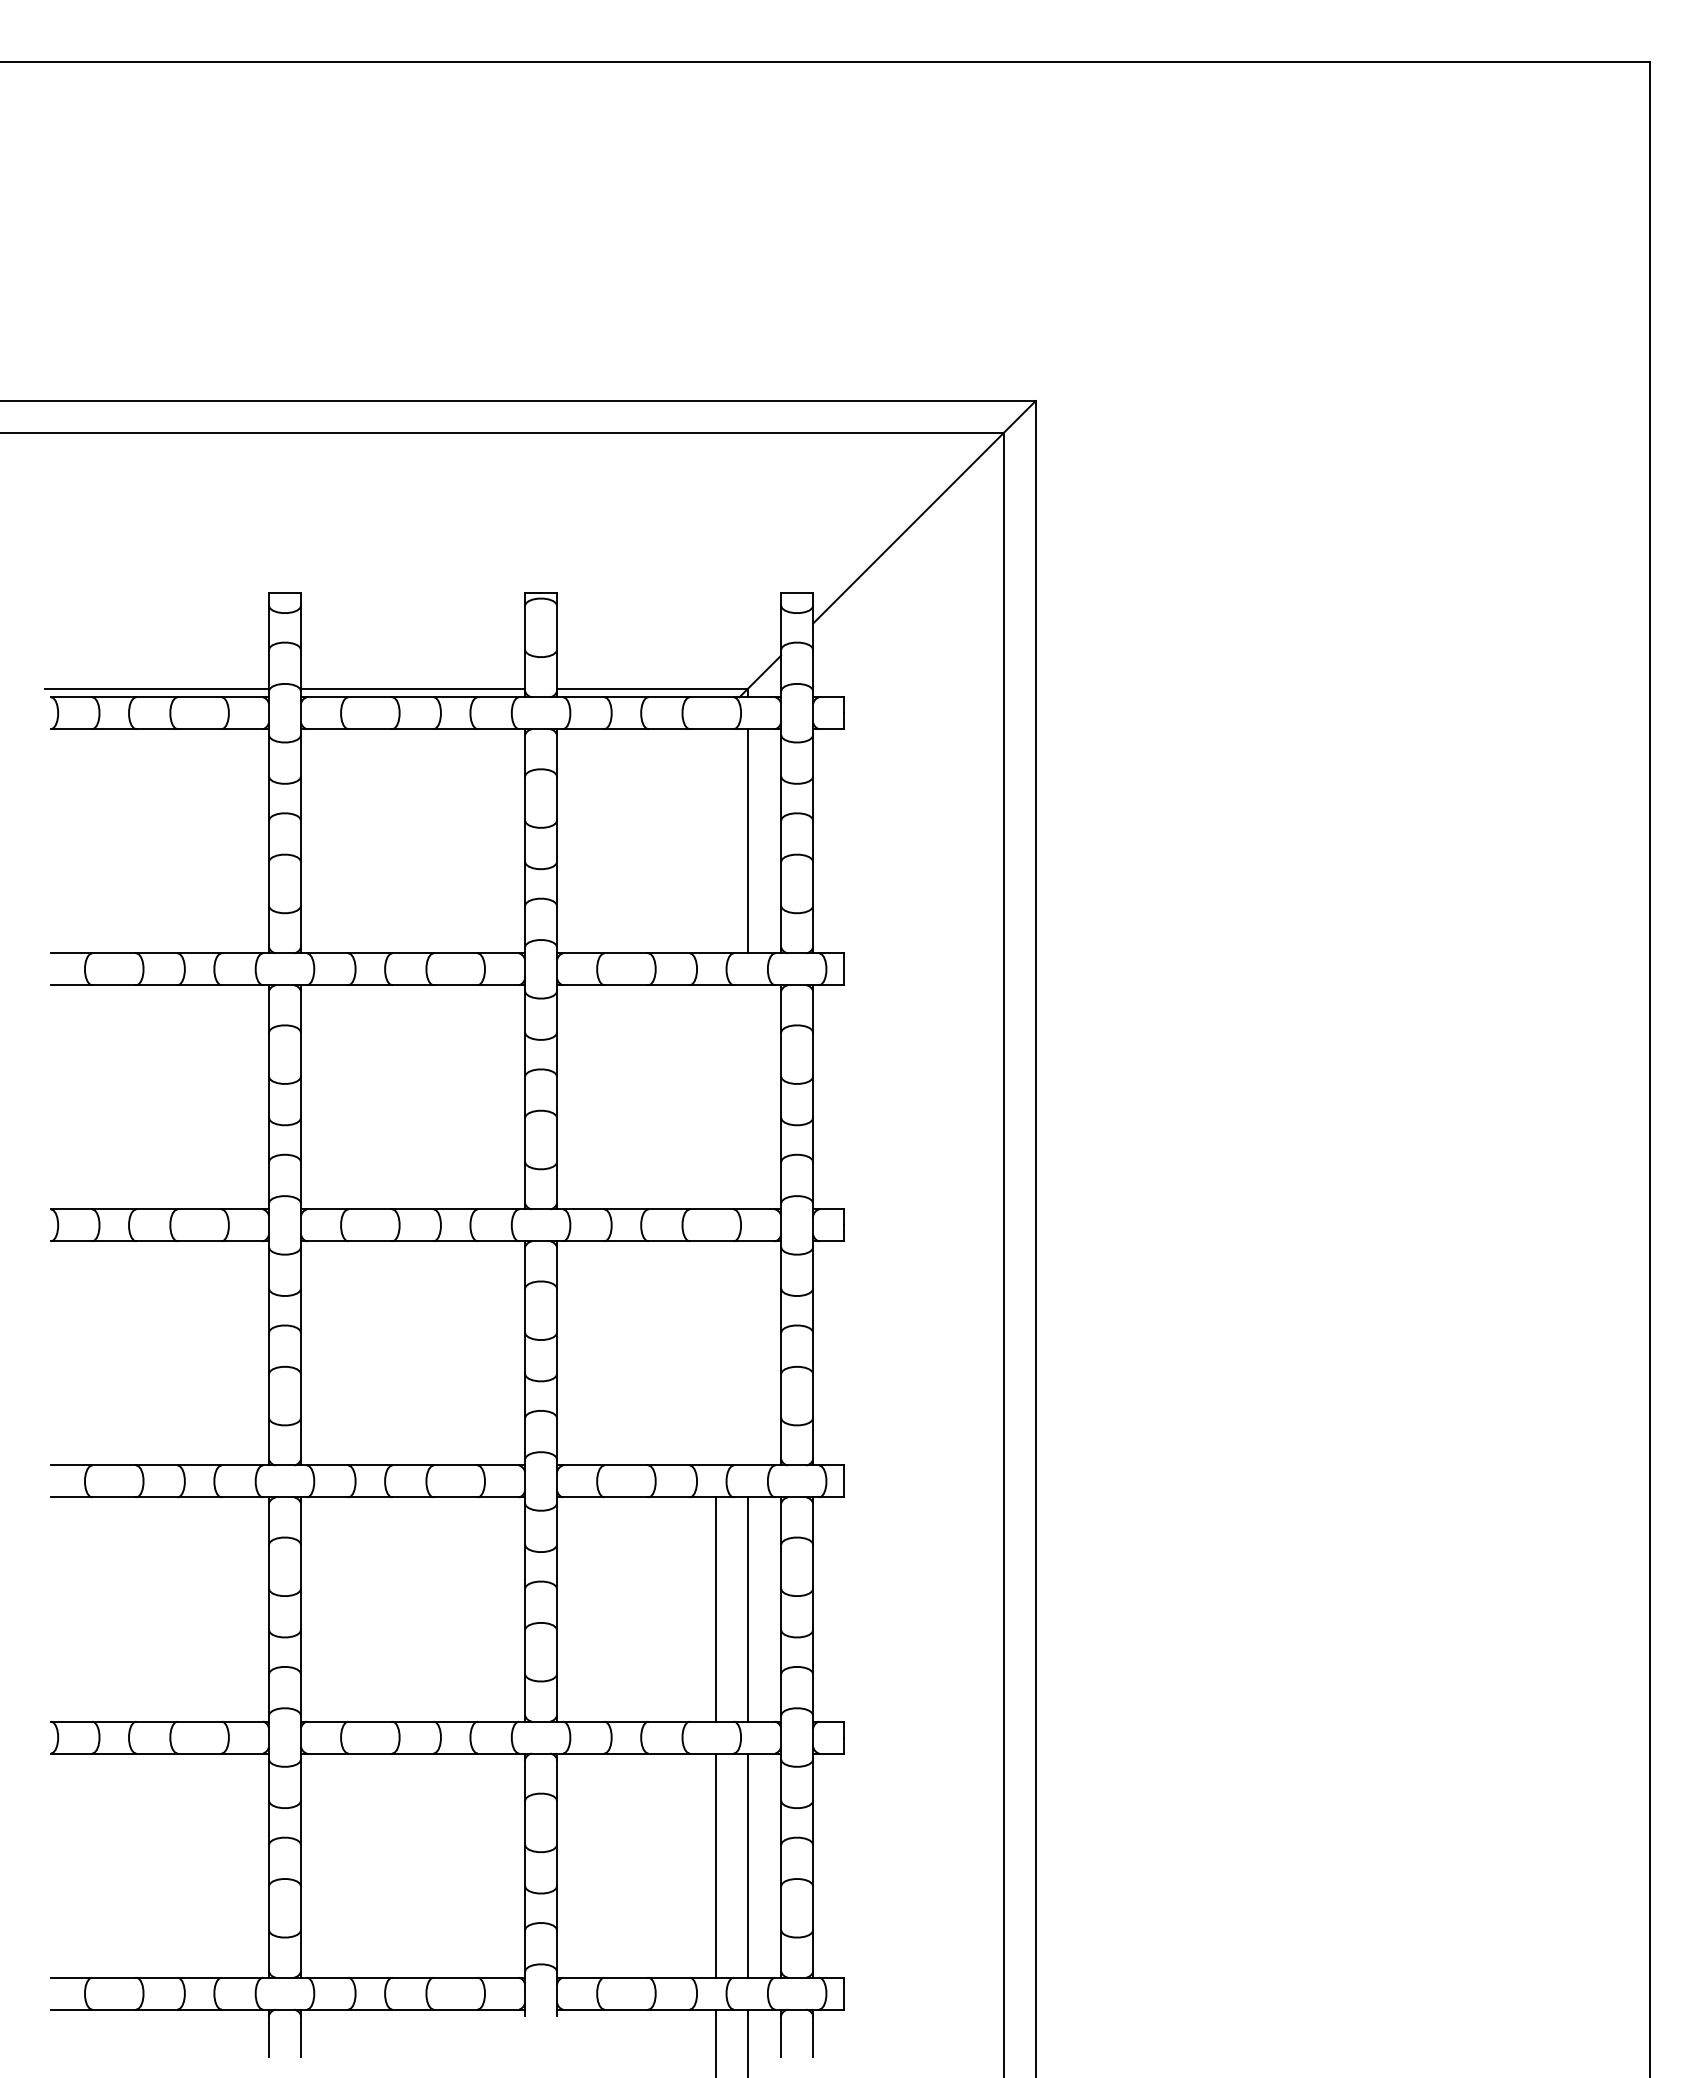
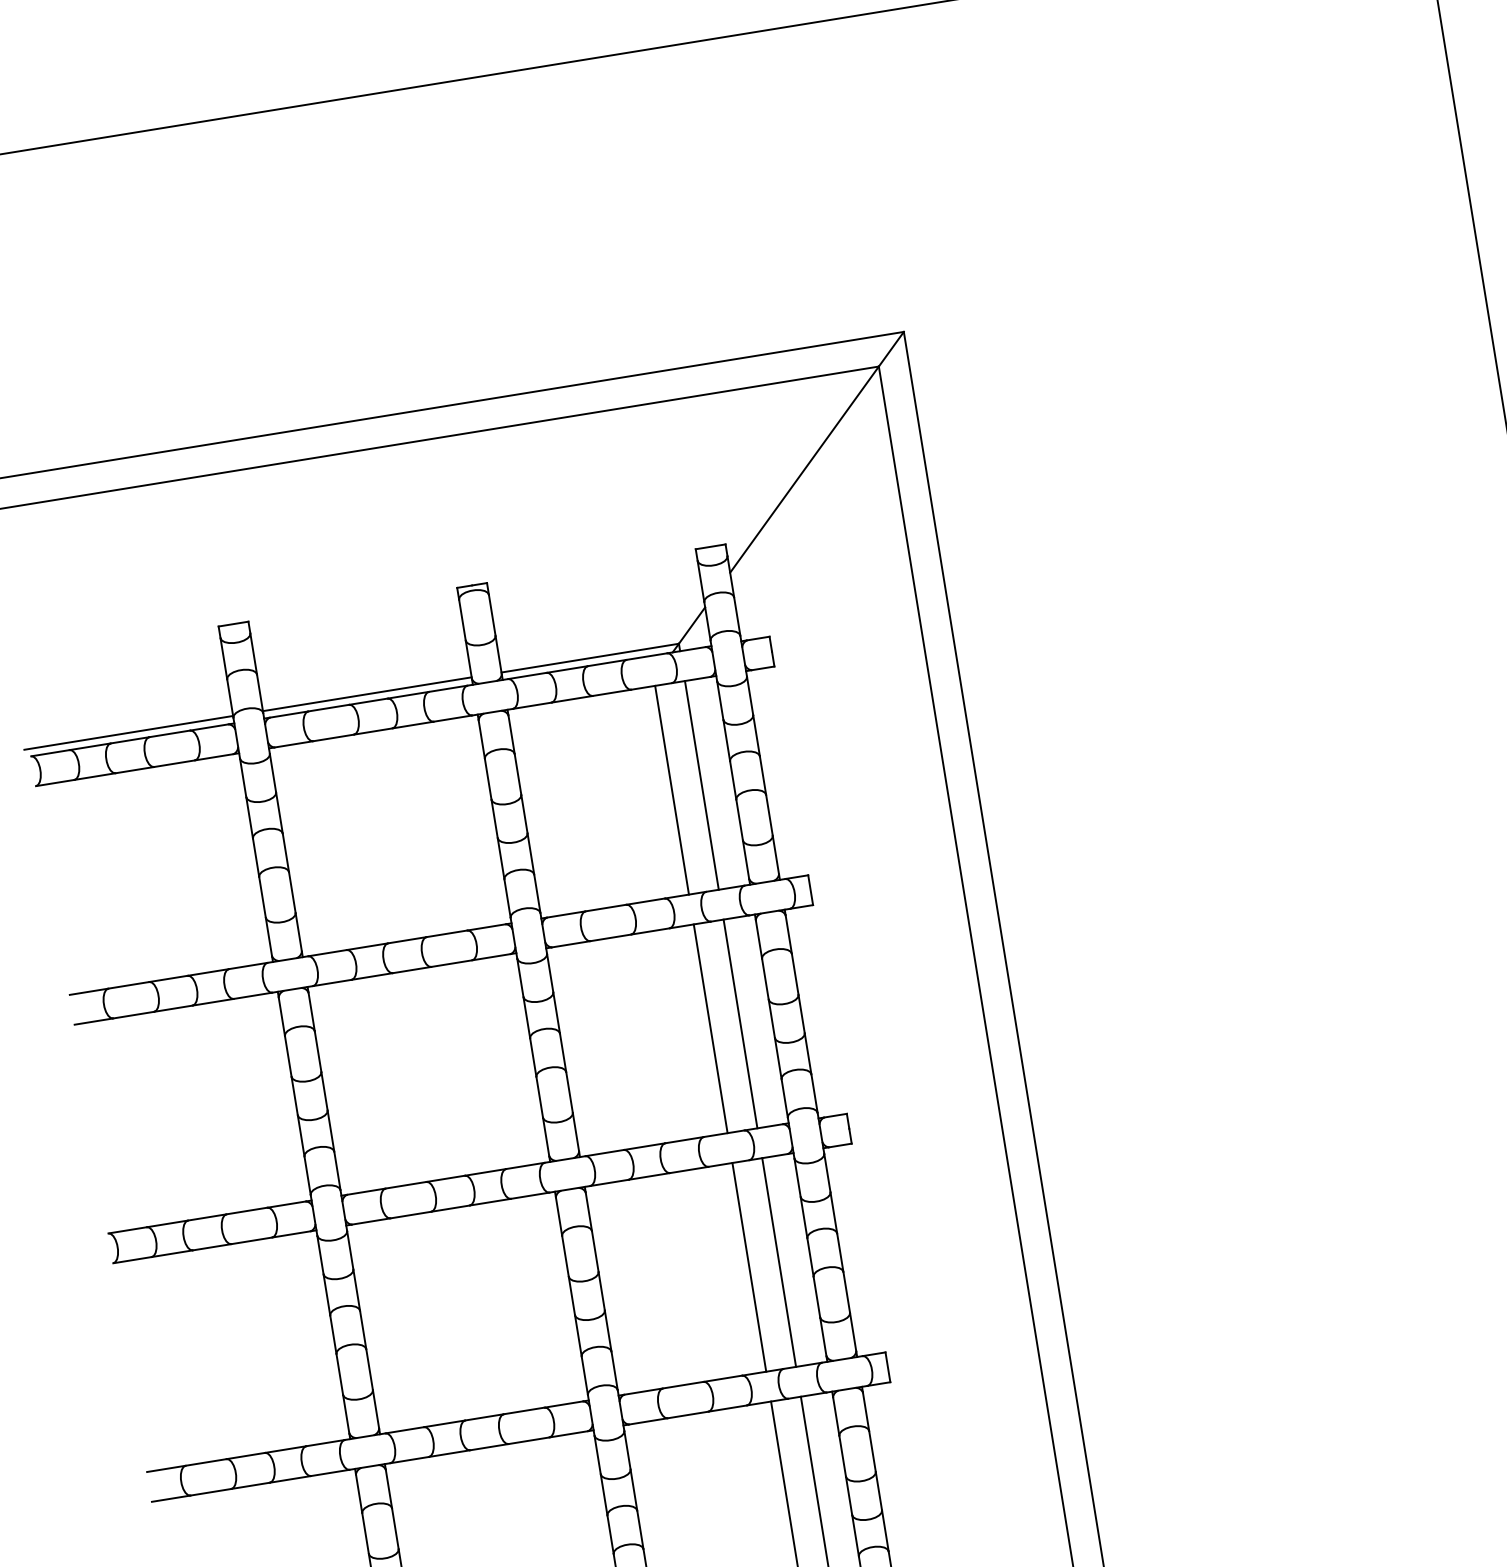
line: (715, 841) -> (672, 790), added
line: (715, 1097) -> (710, 1028), added
line: (747, 1097) -> (740, 1024), added
line: (715, 1353) -> (749, 1267), added
line: (747, 1353) -> (779, 1262), added

